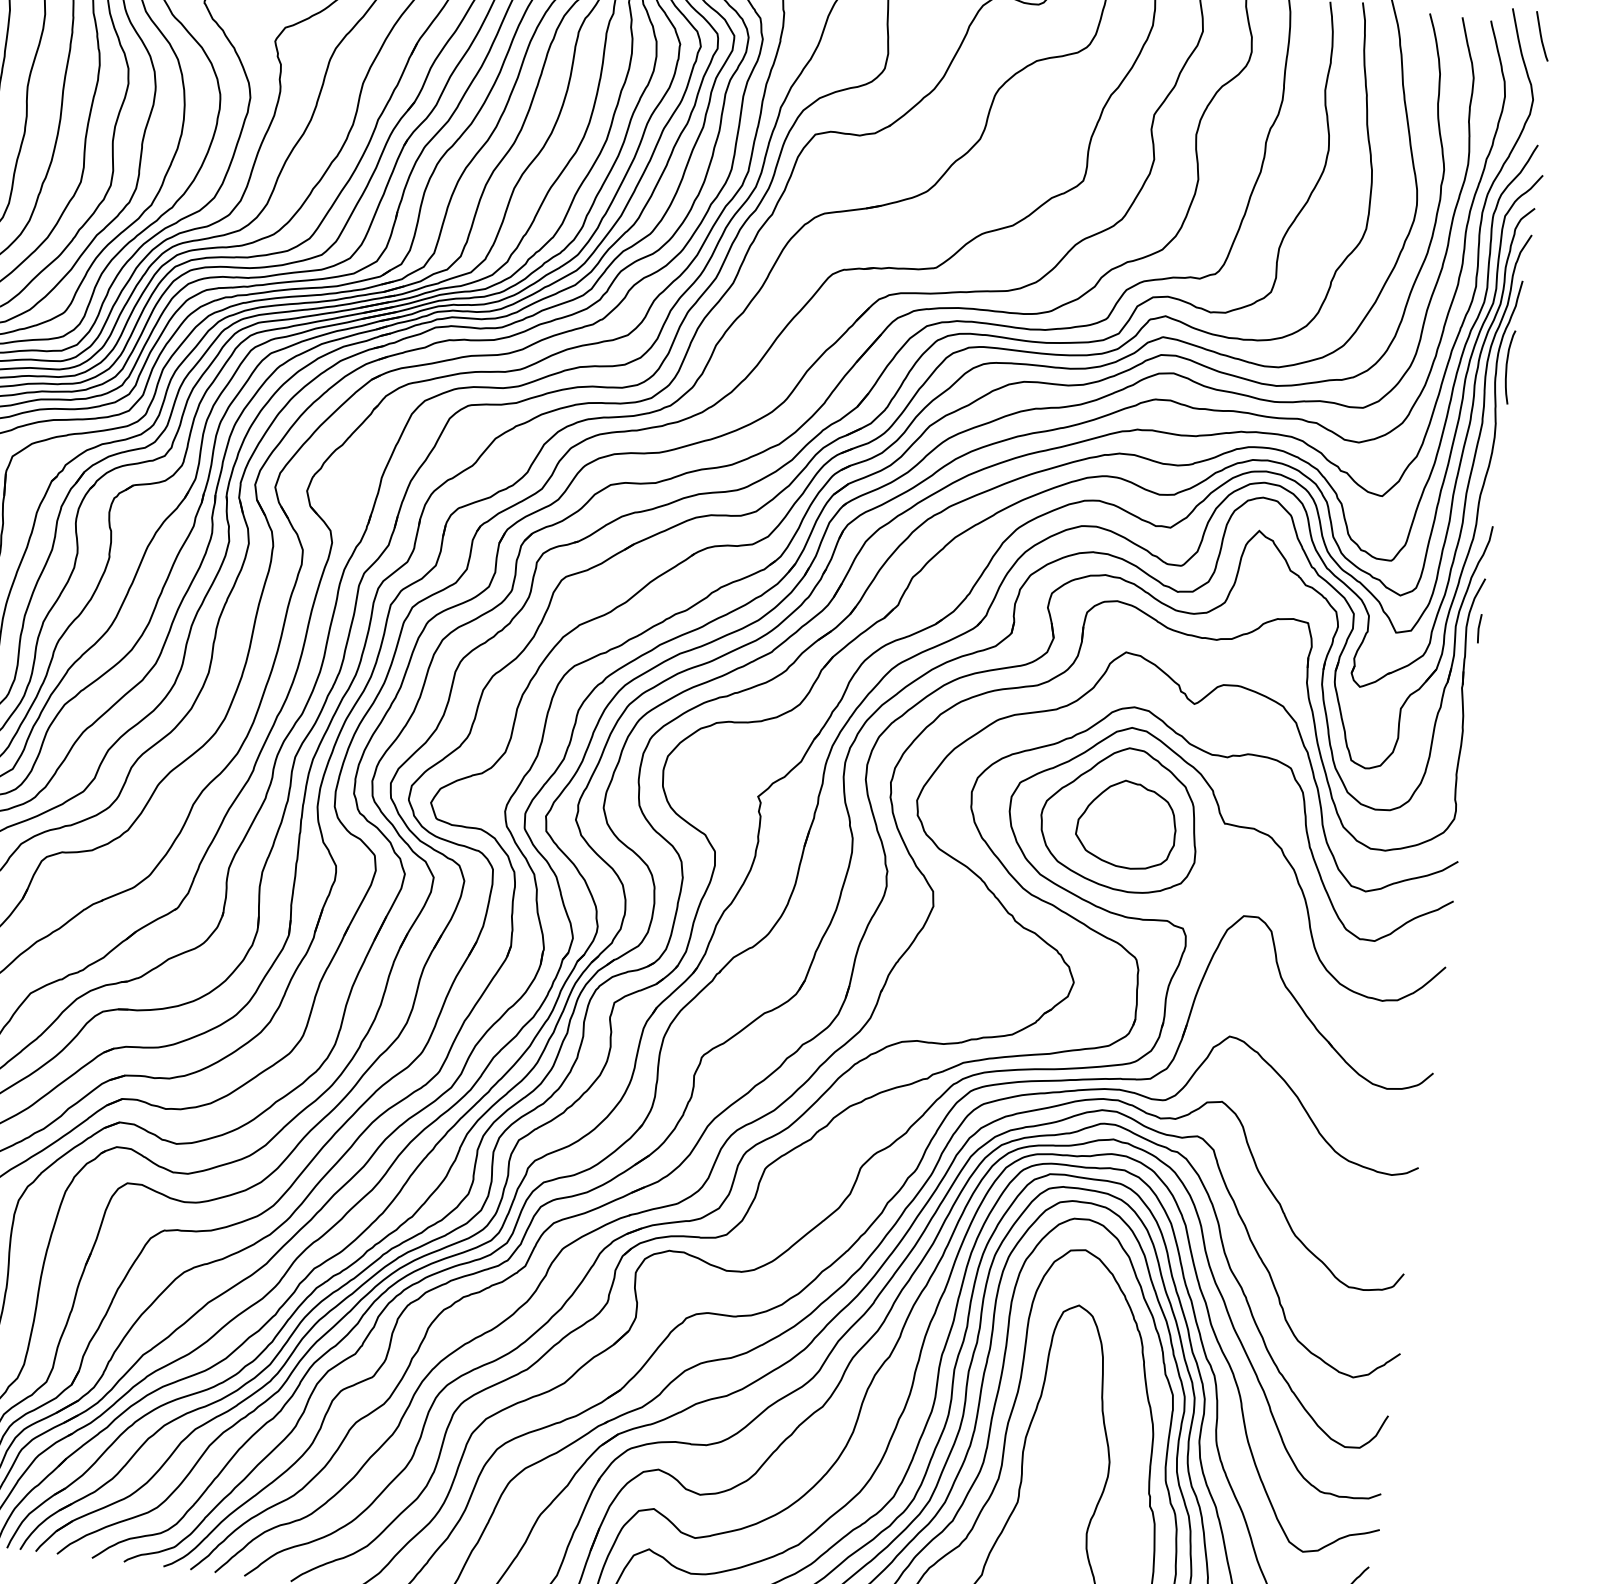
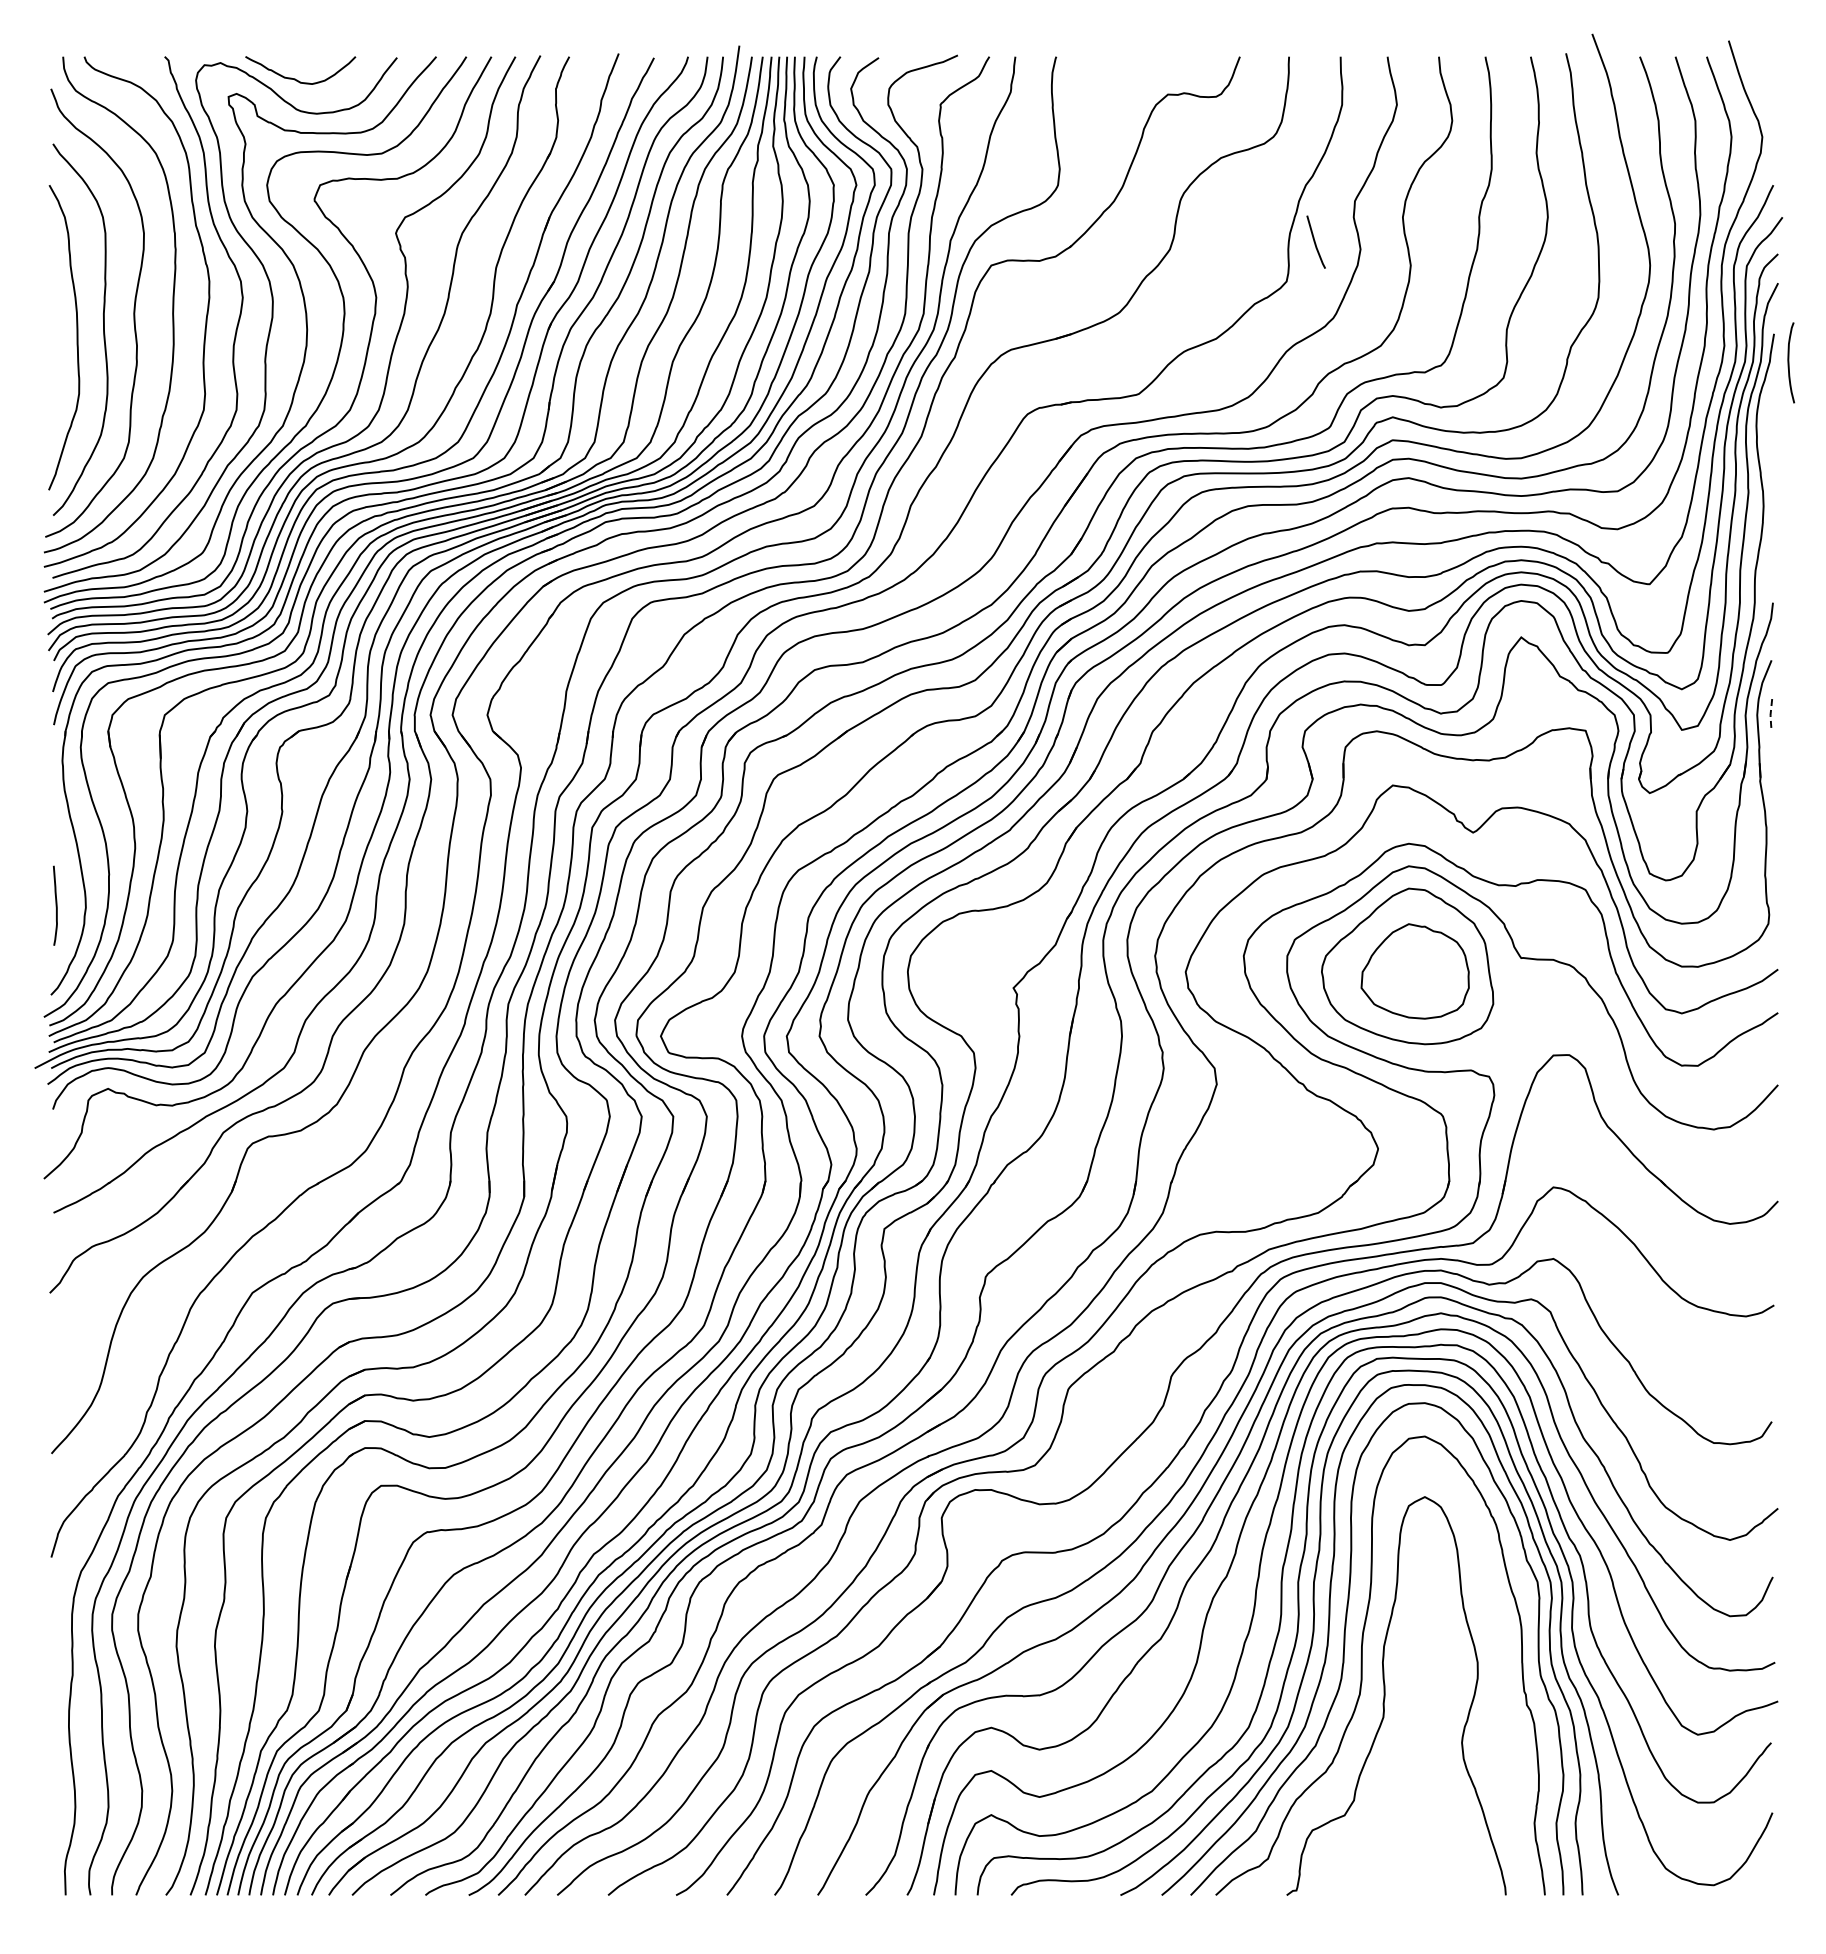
line: (1541, 35) -> (1315, 241), moved
curve: (1507, 366) -> (1789, 362), moved
line: (1478, 628) -> (1770, 715), solid -> dashed

